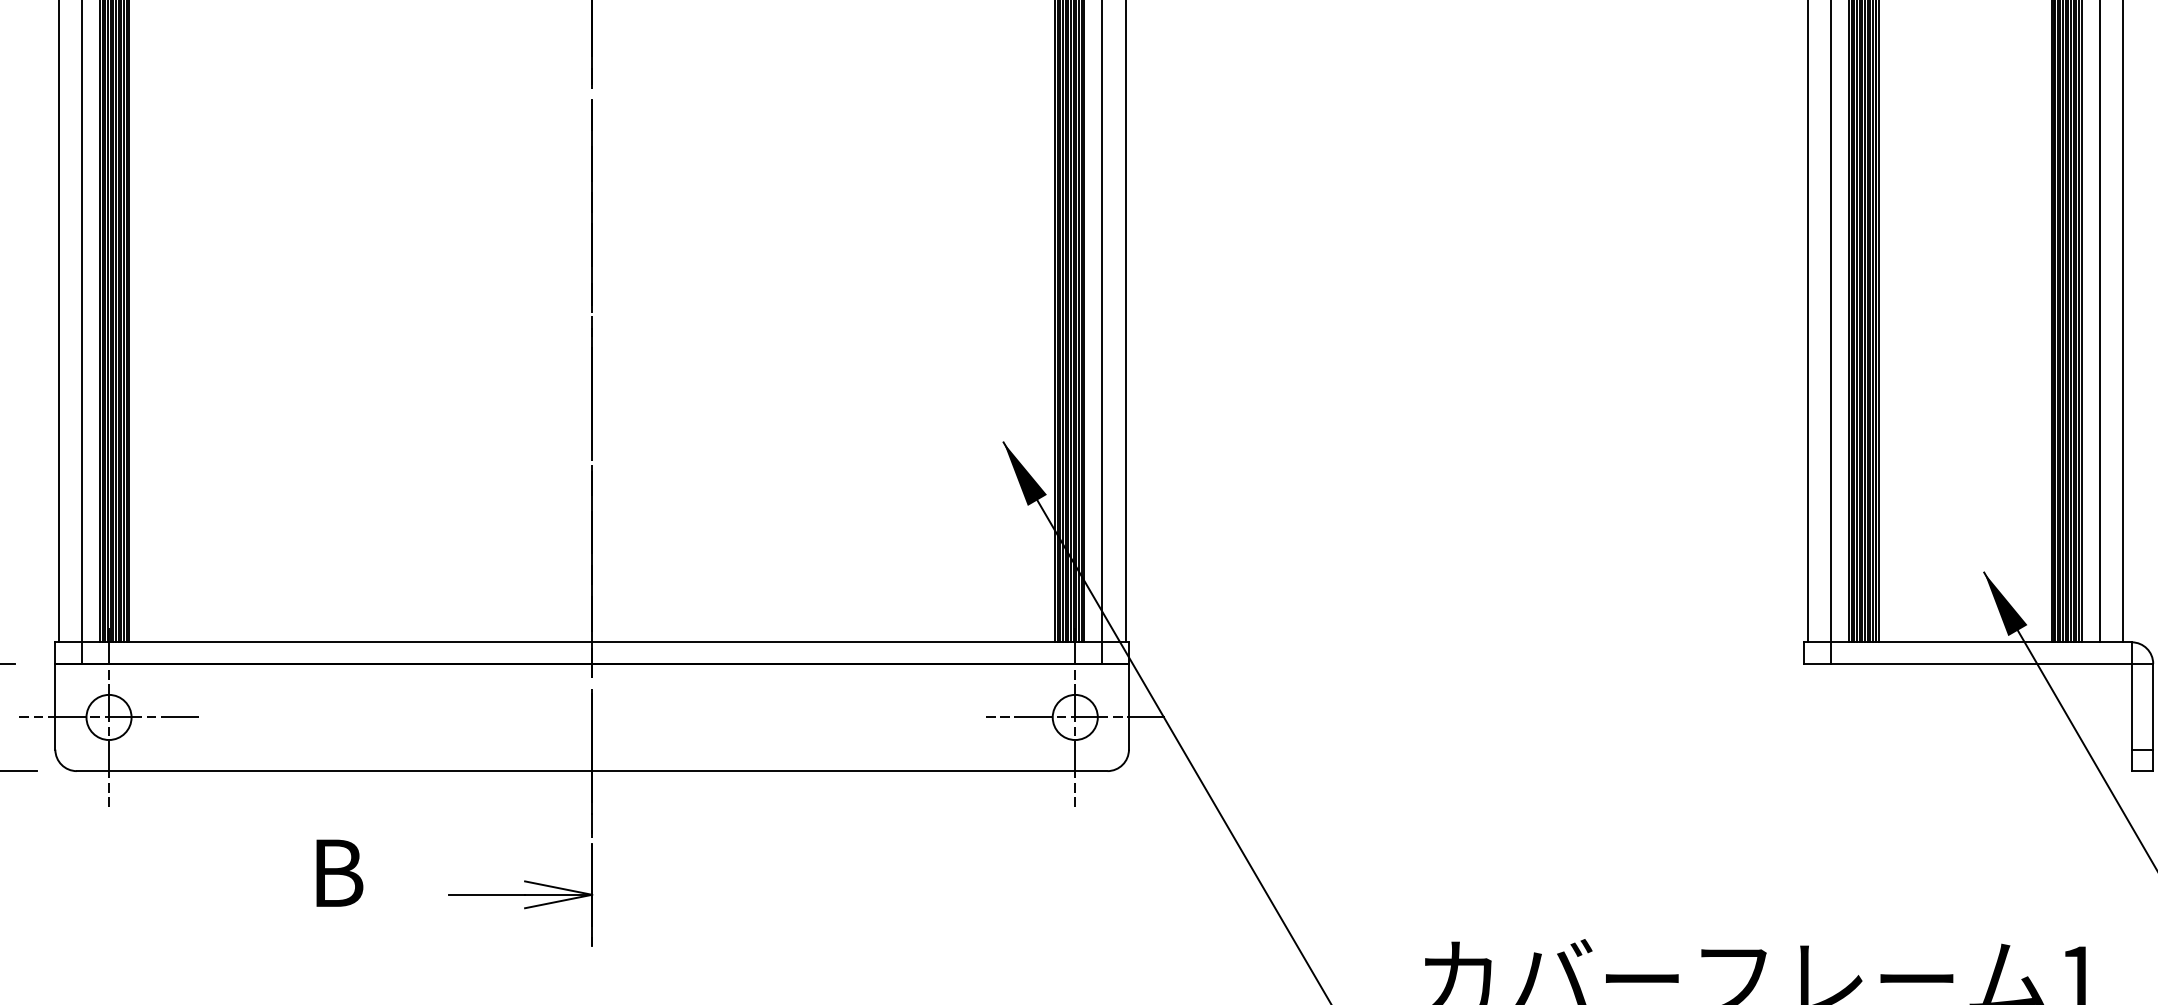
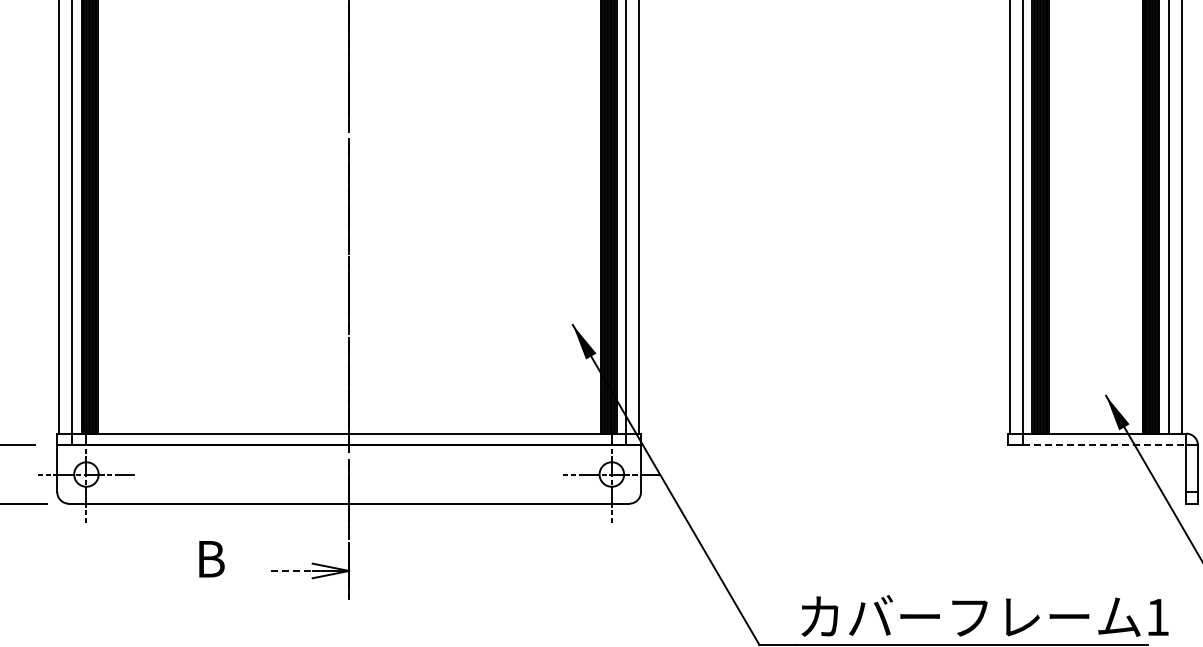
line: (1981, 664) -> (1104, 445), solid -> dashed
line: (486, 893) -> (291, 570), solid -> dashed

